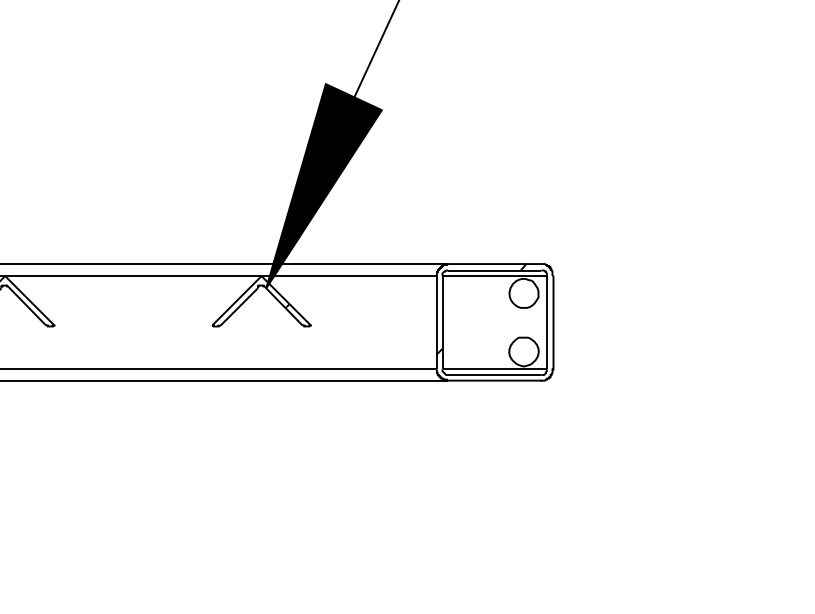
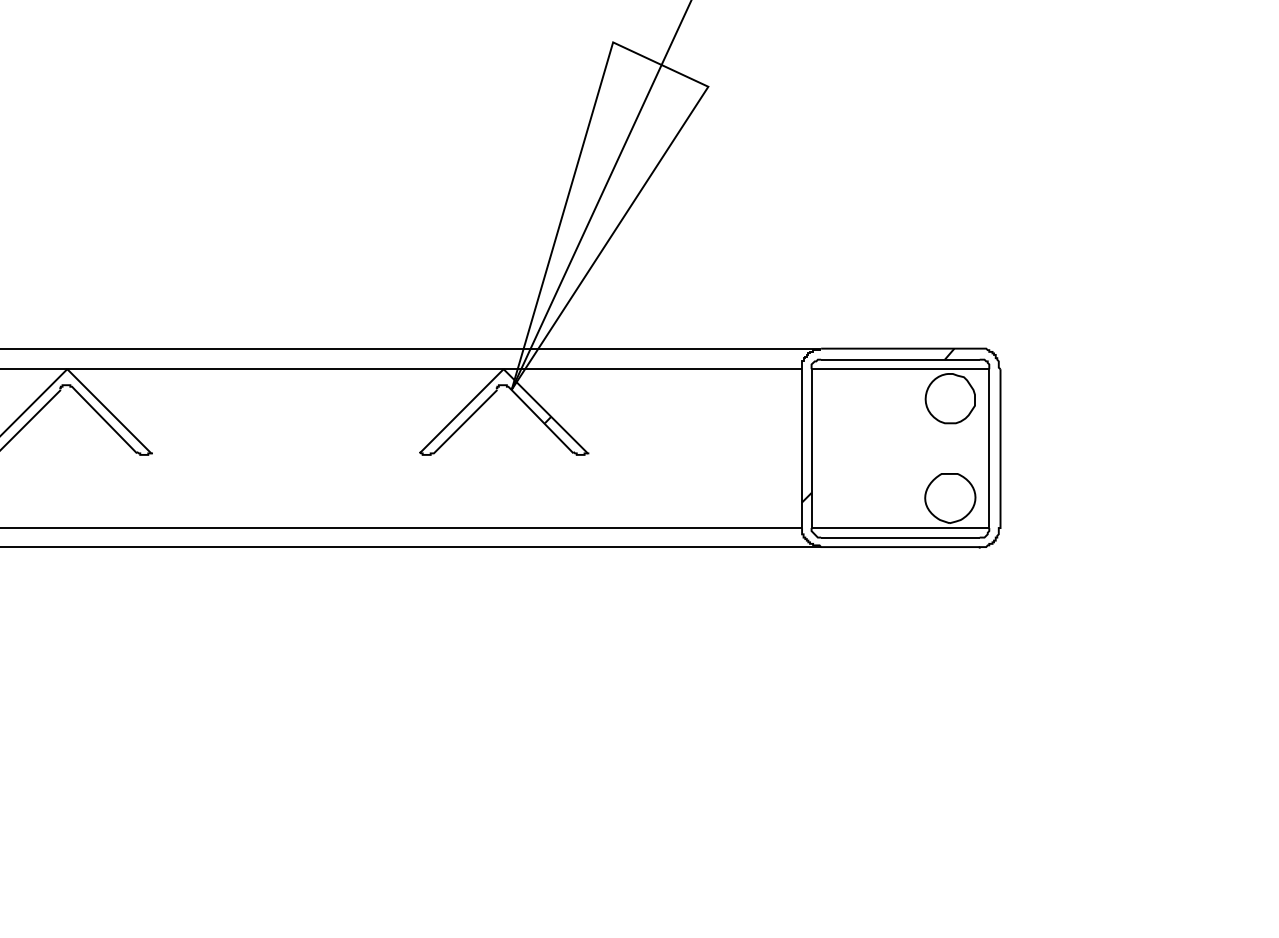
fill: (323, 186) -> (609, 216), removed

